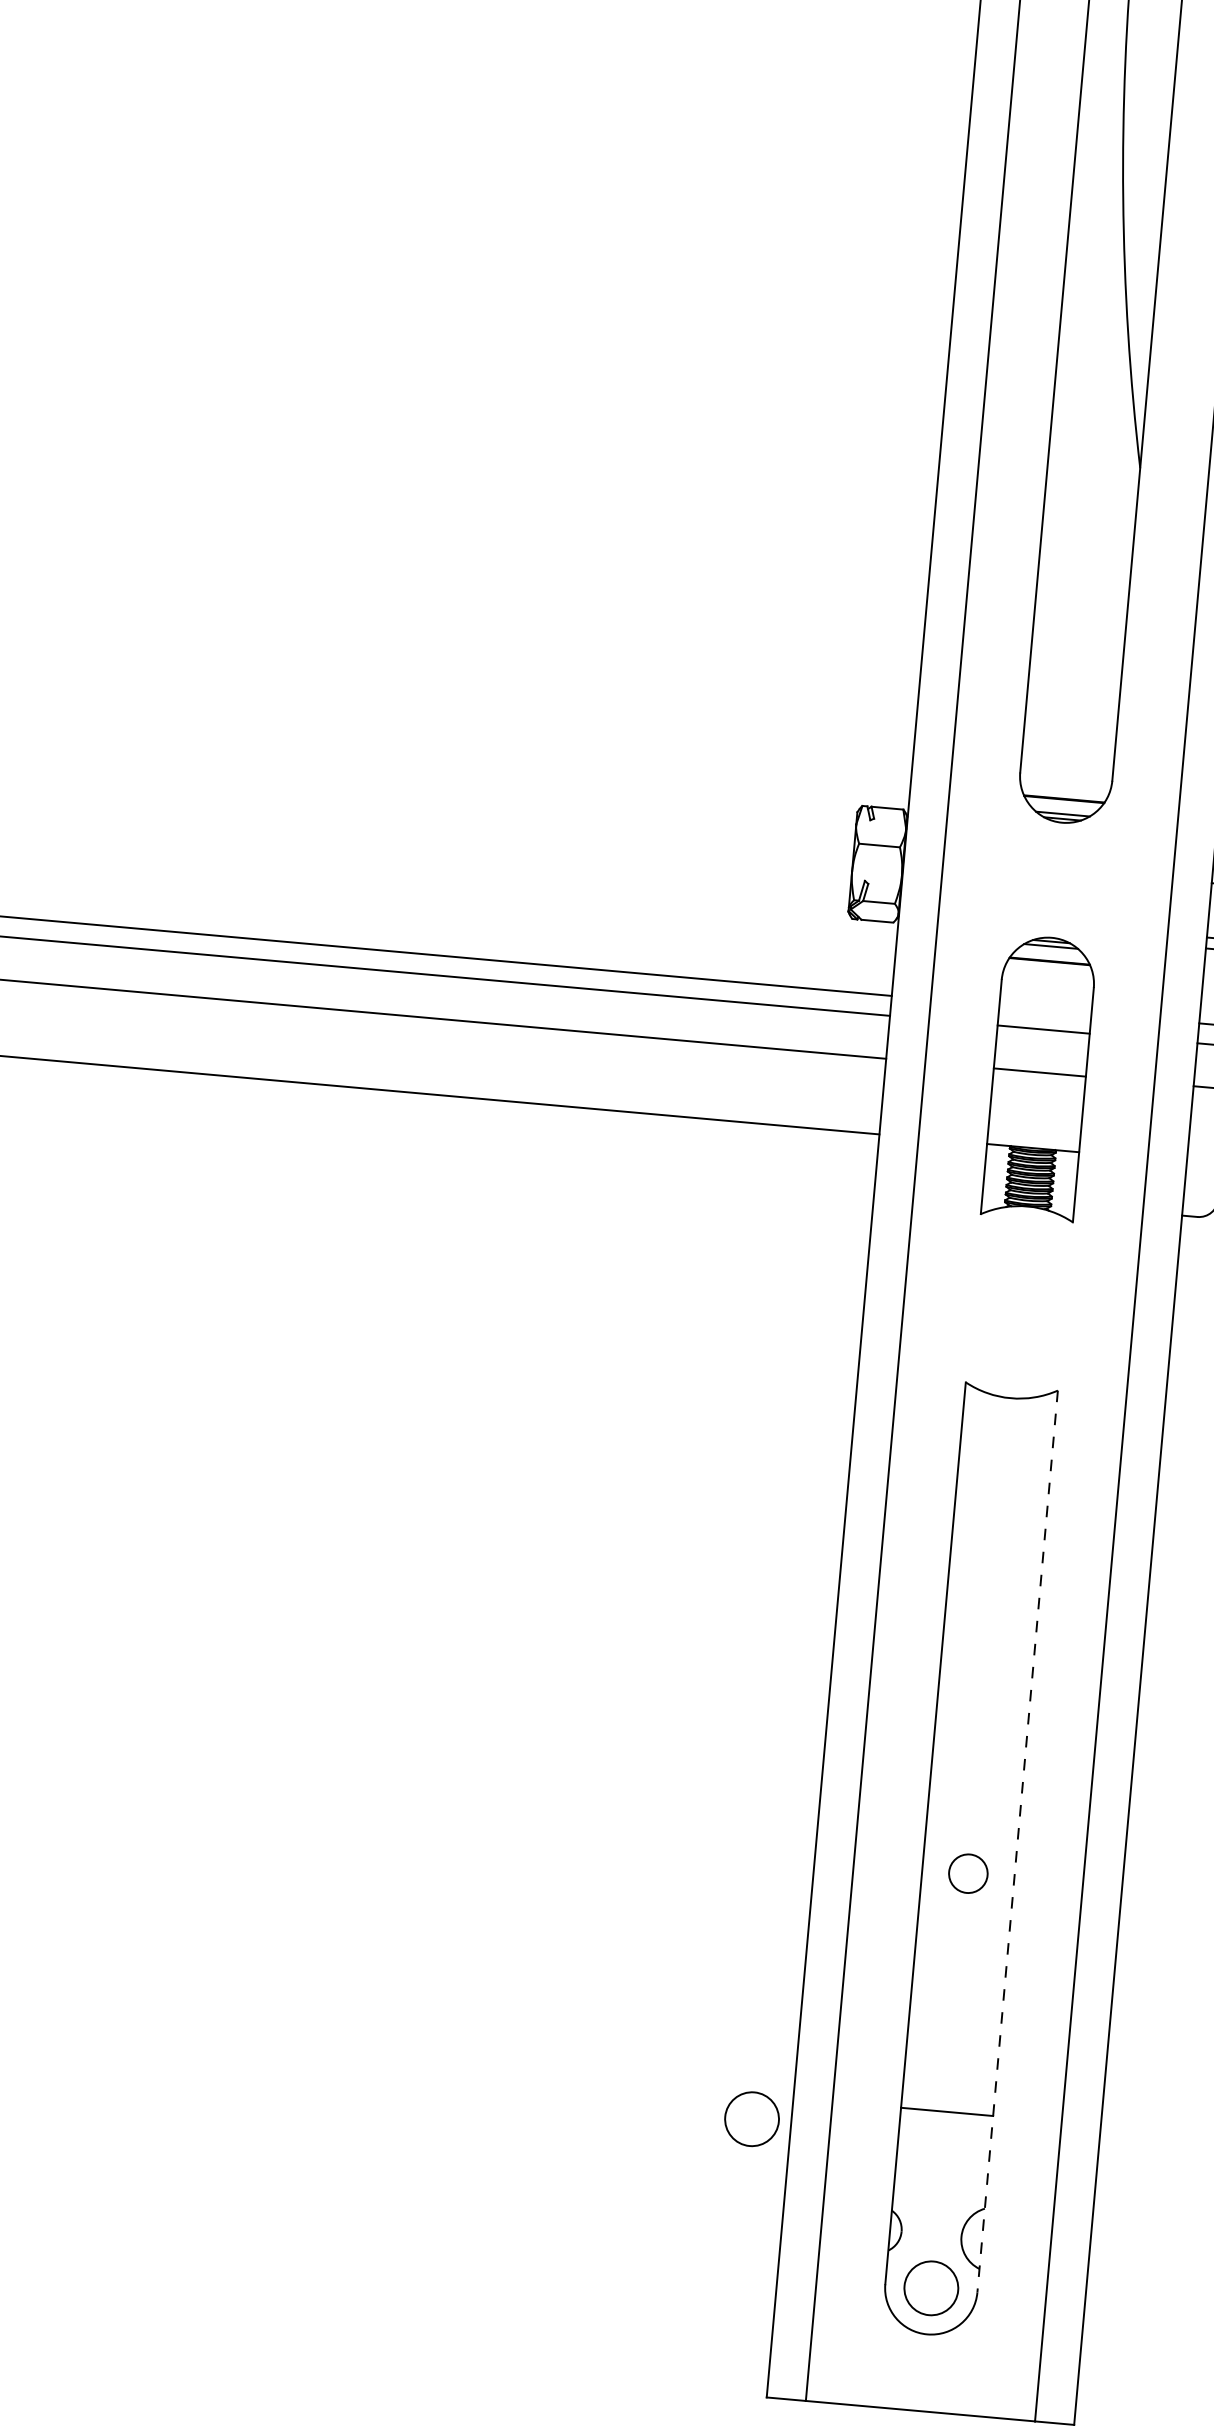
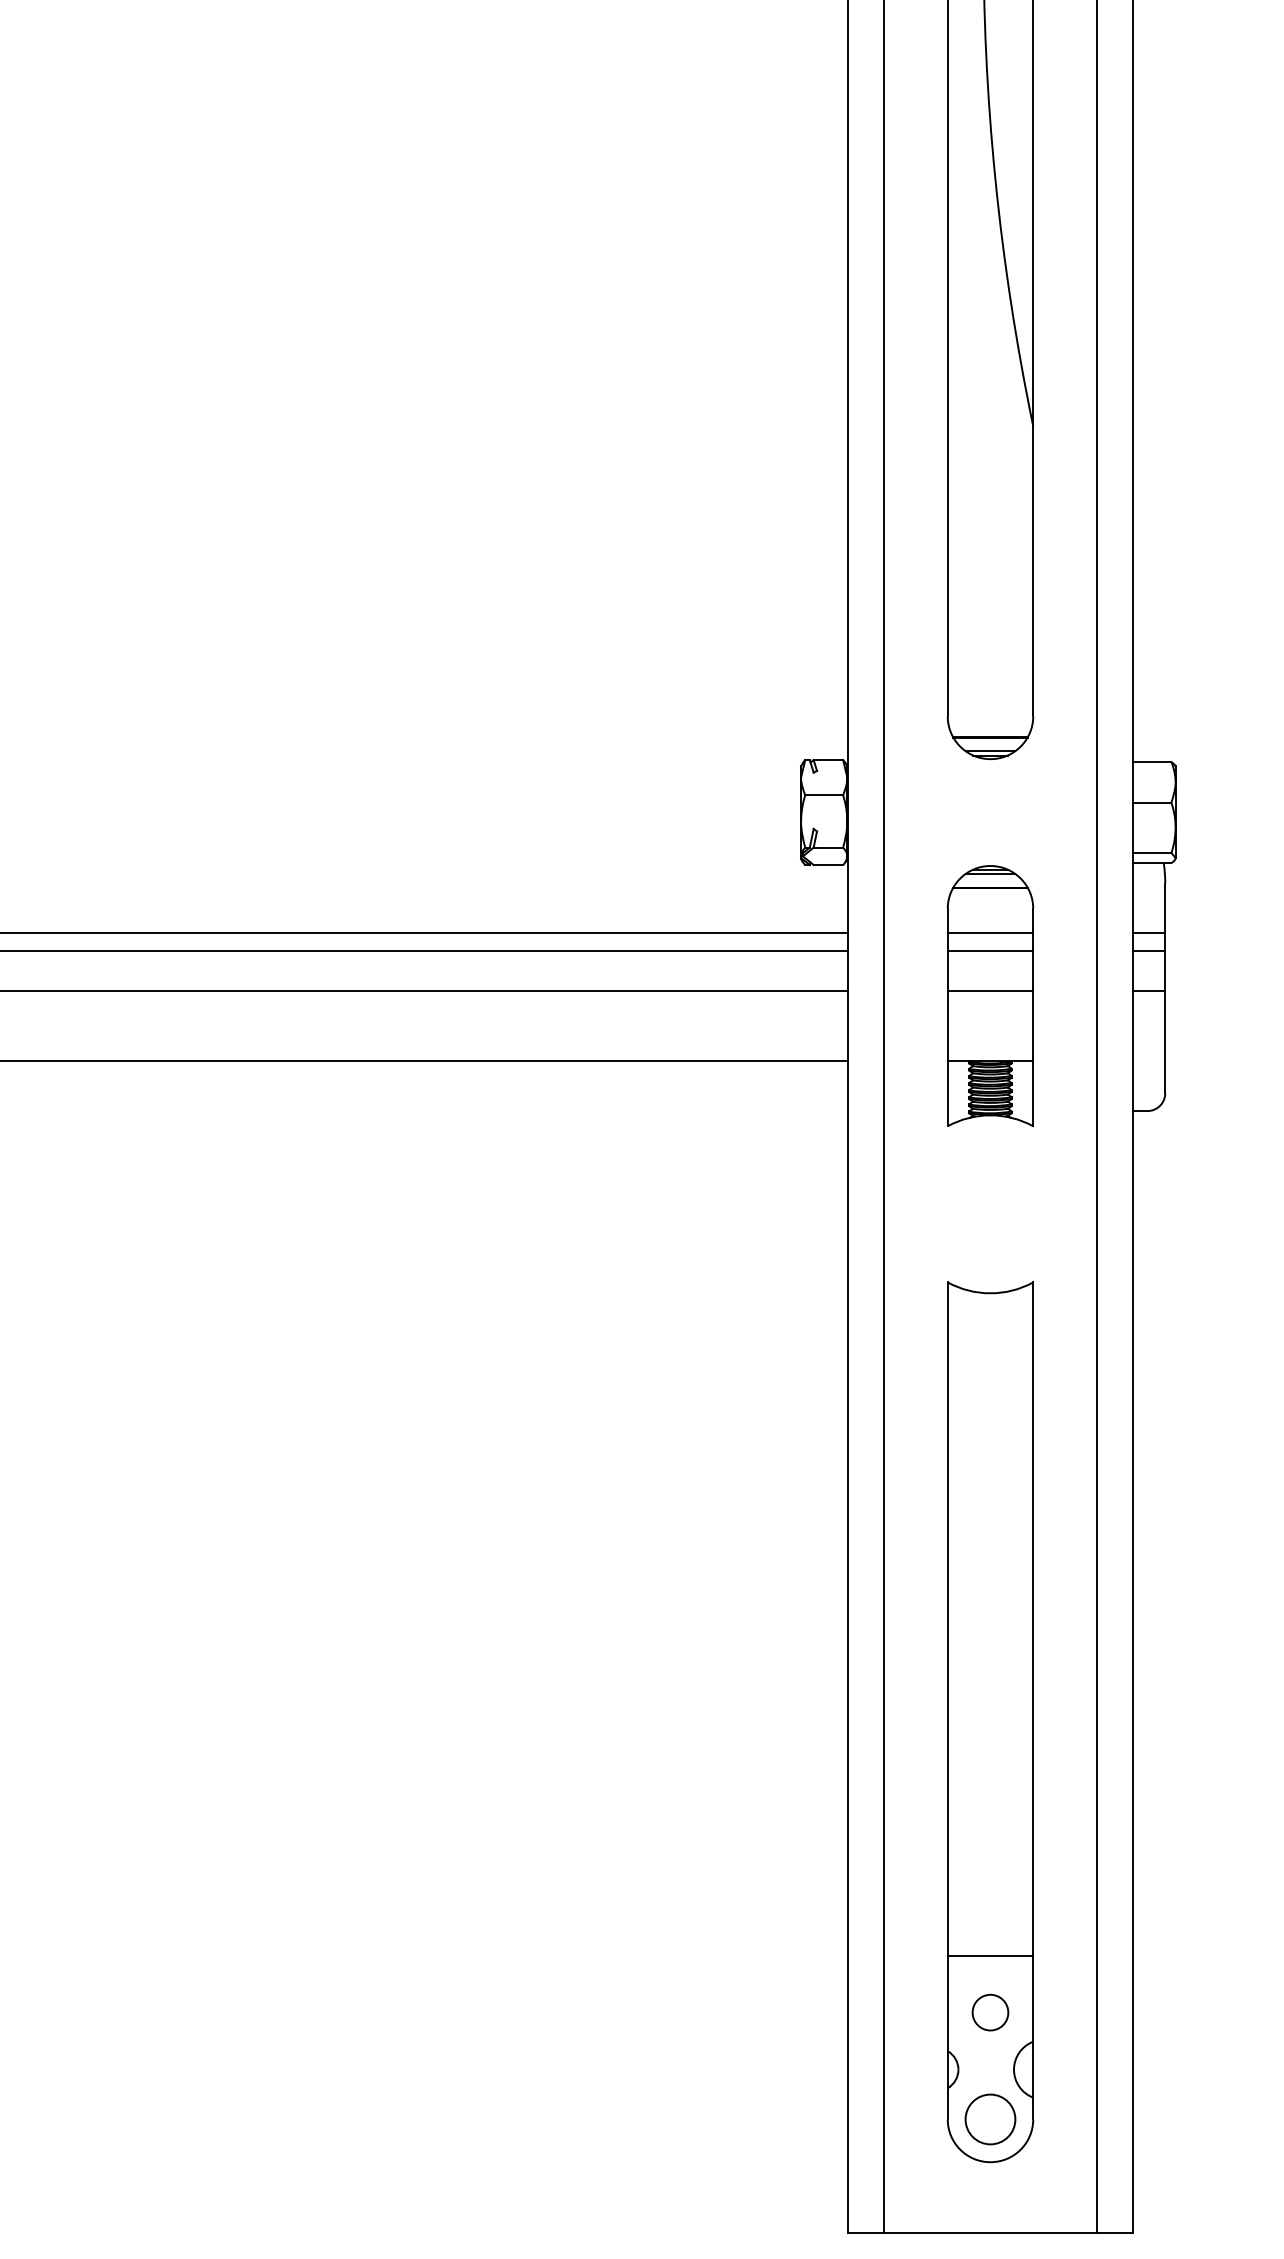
line: (1045, 1009) -> (990, 932), added
line: (1017, 1841) -> (1033, 1700), dashed -> solid
circle: (968, 1873) -> (990, 2012), moved
circle: (752, 2119) -> (811, 1978), removed

